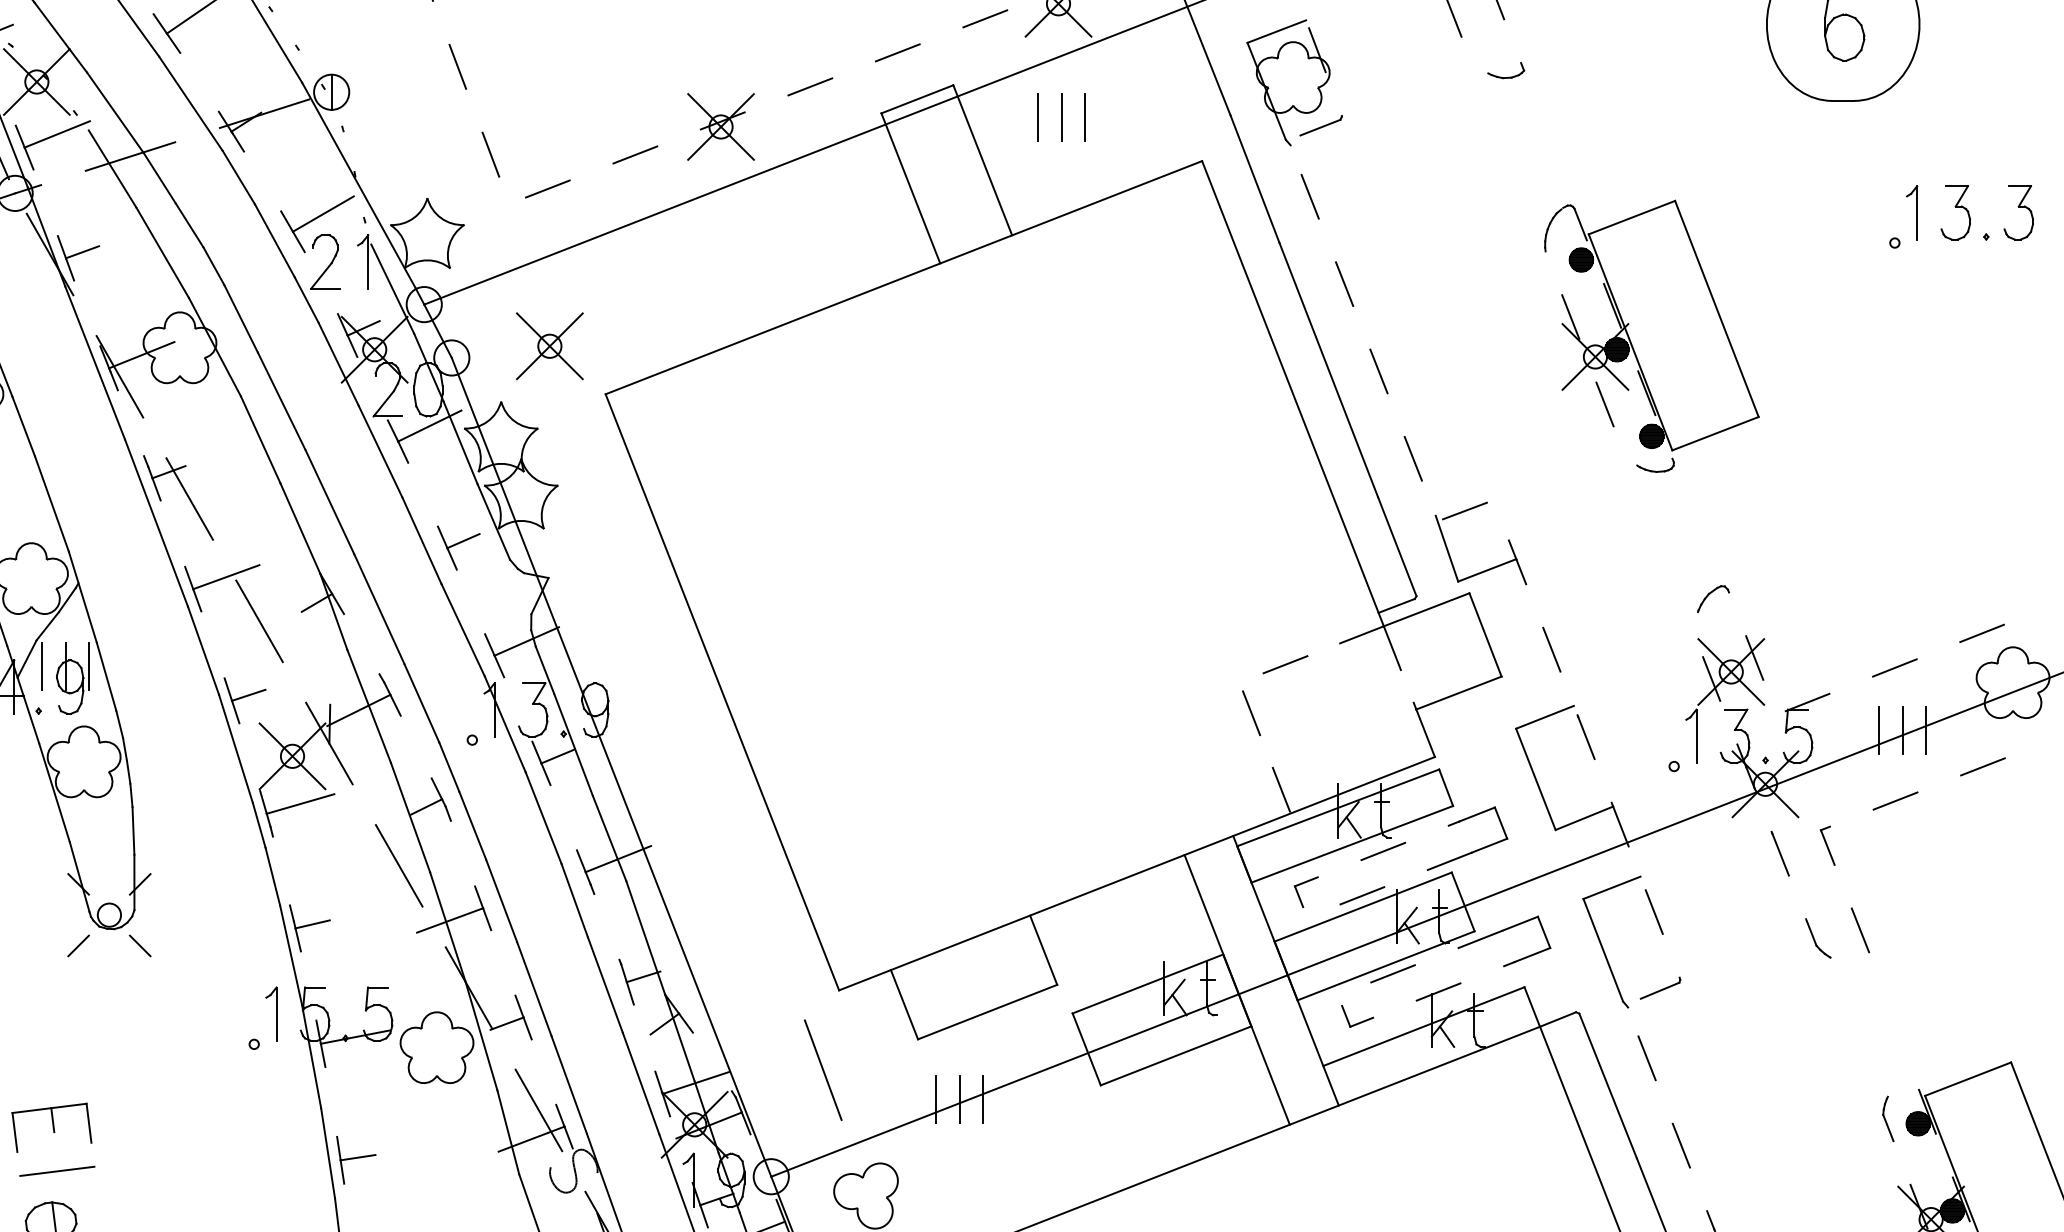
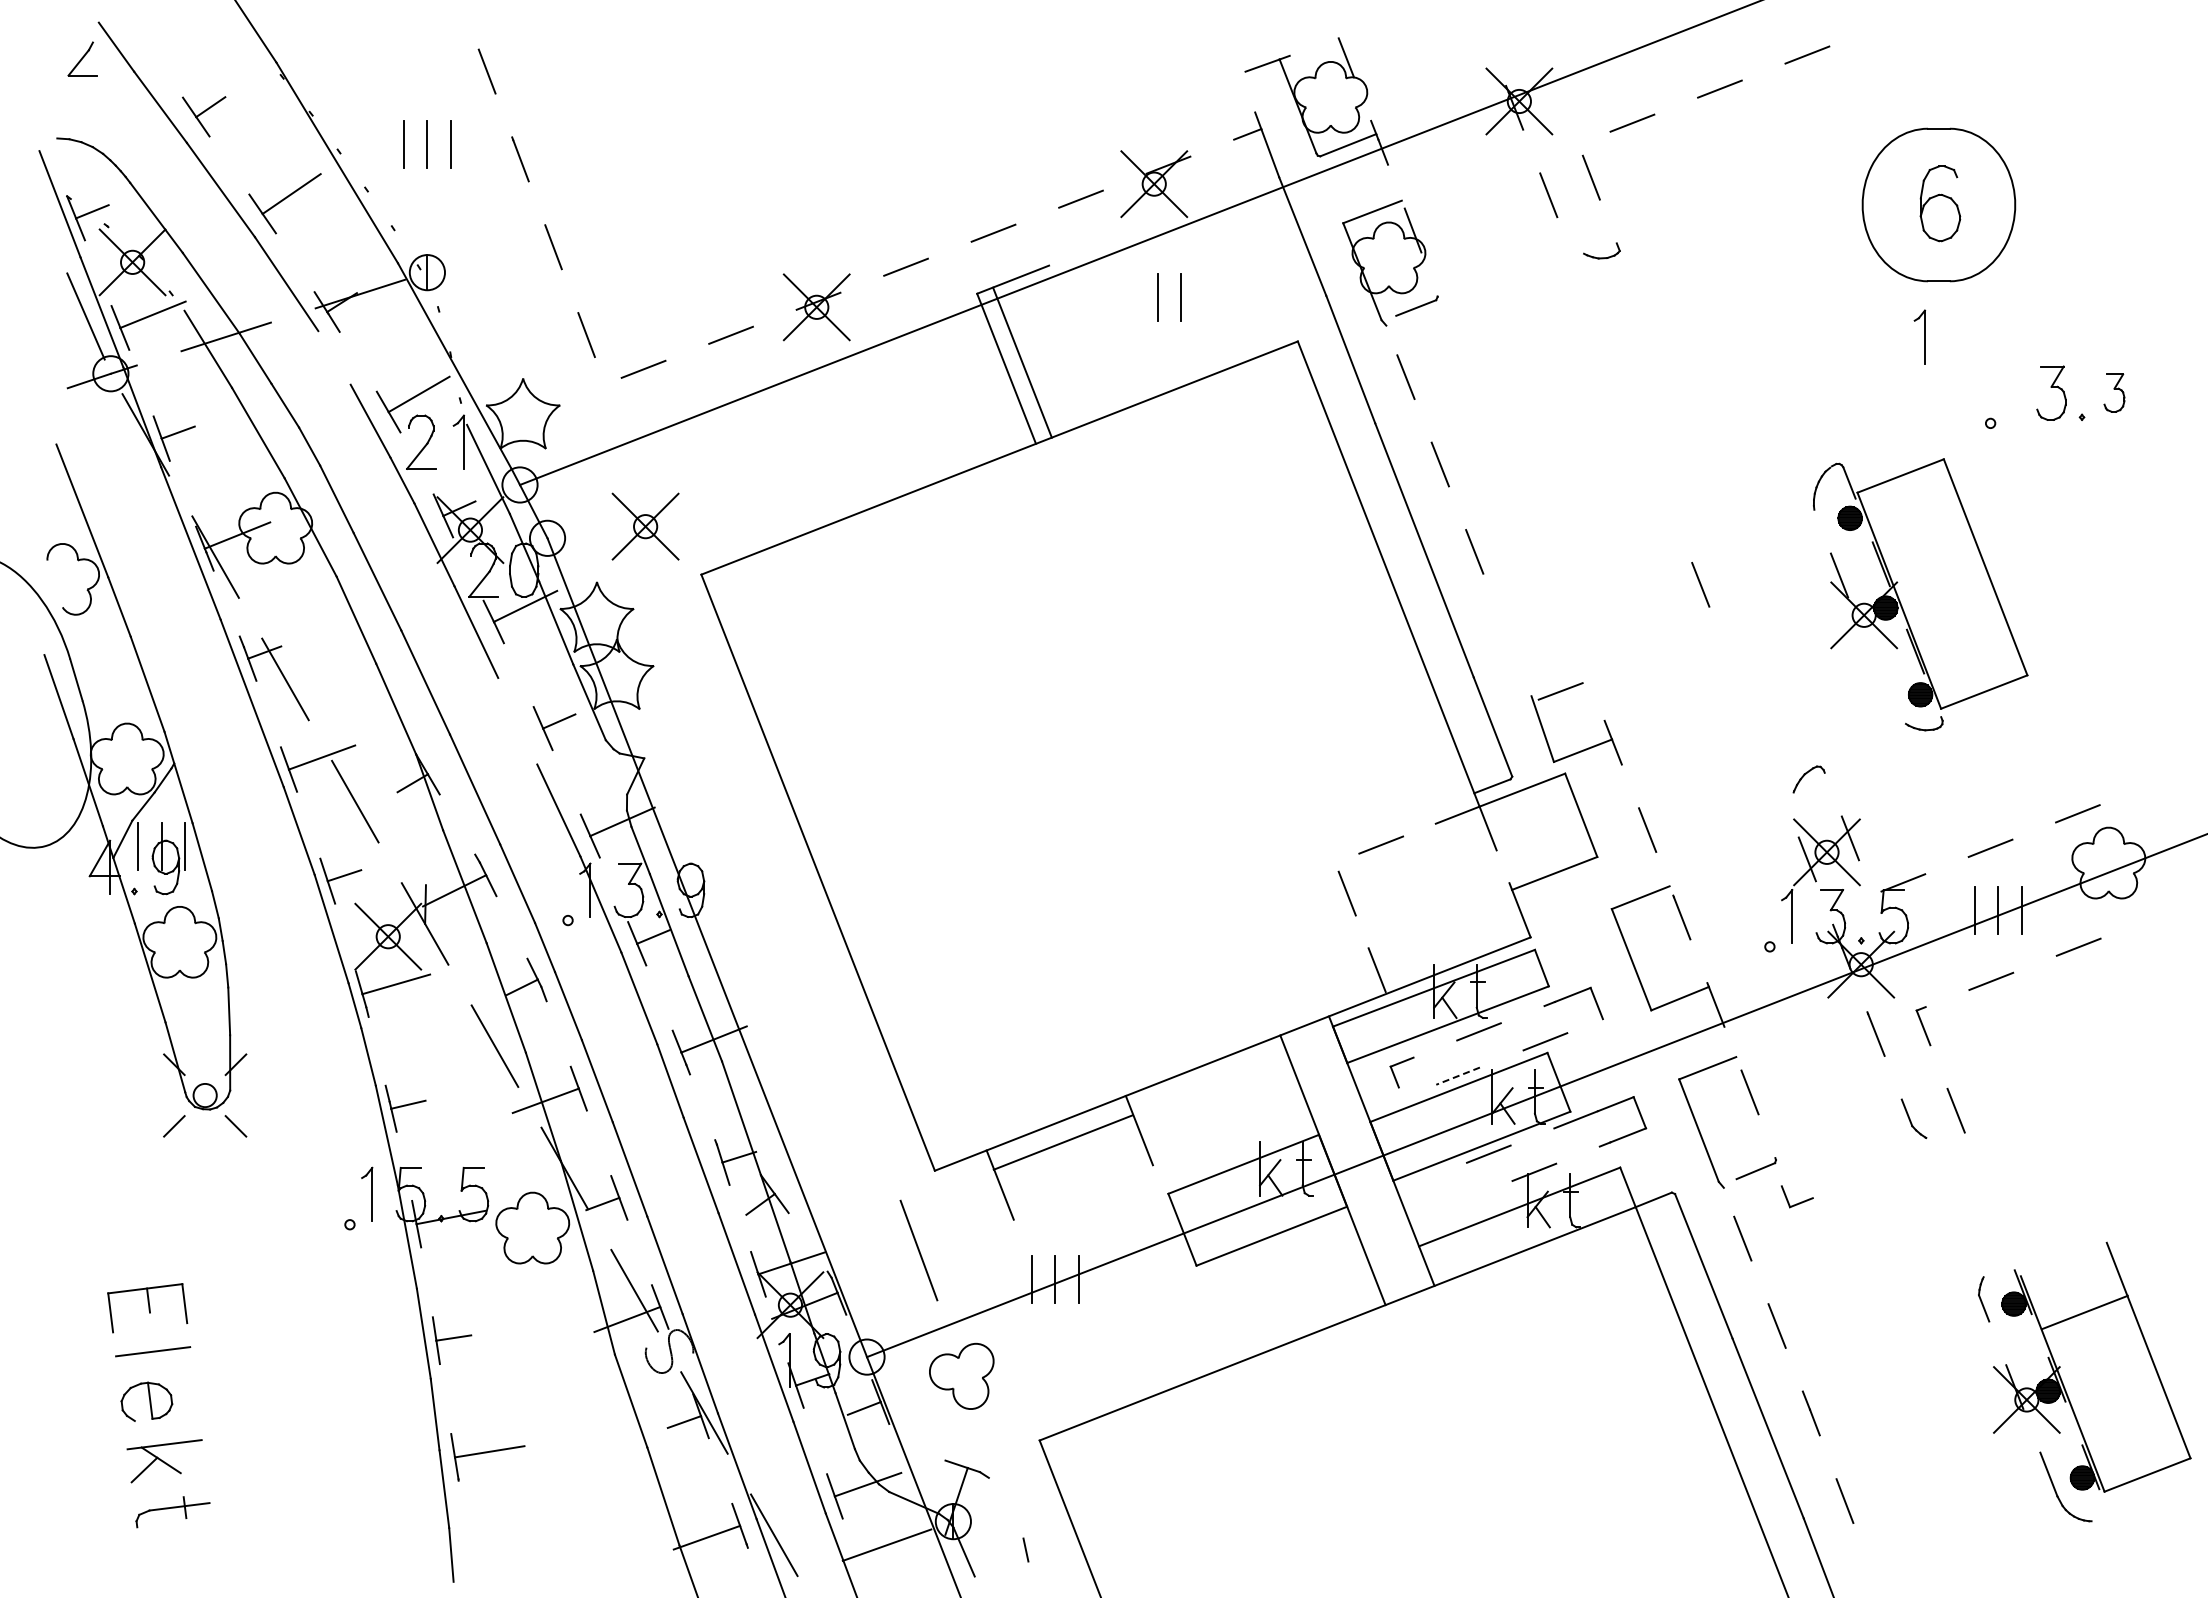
line: (1038, 117) -> (1134, 297), removed
line: (982, 160) -> (1022, 362), moved
line: (238, 177) -> (334, 357), removed
part: (1911, 212) -> (1919, 336), moved
part: (2018, 212) -> (2114, 392), size x0.7
part: (1651, 336) -> (1920, 594), moved
line: (1412, 459) -> (1508, 639), removed
line: (421, 541) -> (517, 721), removed
line: (1488, 846) -> (1584, 1026), removed
line: (1361, 896) -> (1457, 1076), solid -> dashed
line: (986, 1012) -> (1062, 1142), moved
part: (1358, 1022) -> (1798, 1202), moved
line: (1967, 1079) -> (2084, 1312), moved

